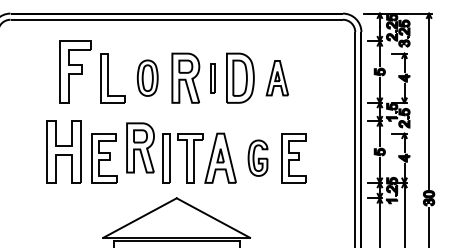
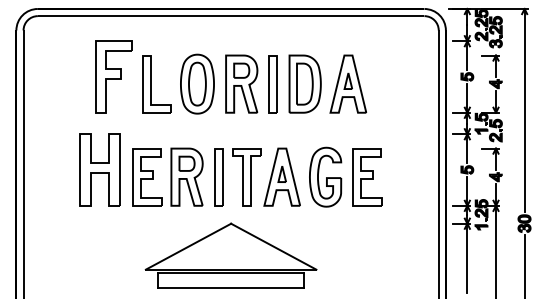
part: (147, 77) -> (197, 83), size x1.43
part: (276, 77) -> (347, 83), size x1.43
part: (212, 78) -> (272, 84), size x1.67
part: (140, 147) -> (186, 176), moved
part: (257, 157) -> (325, 176), size x1.43

